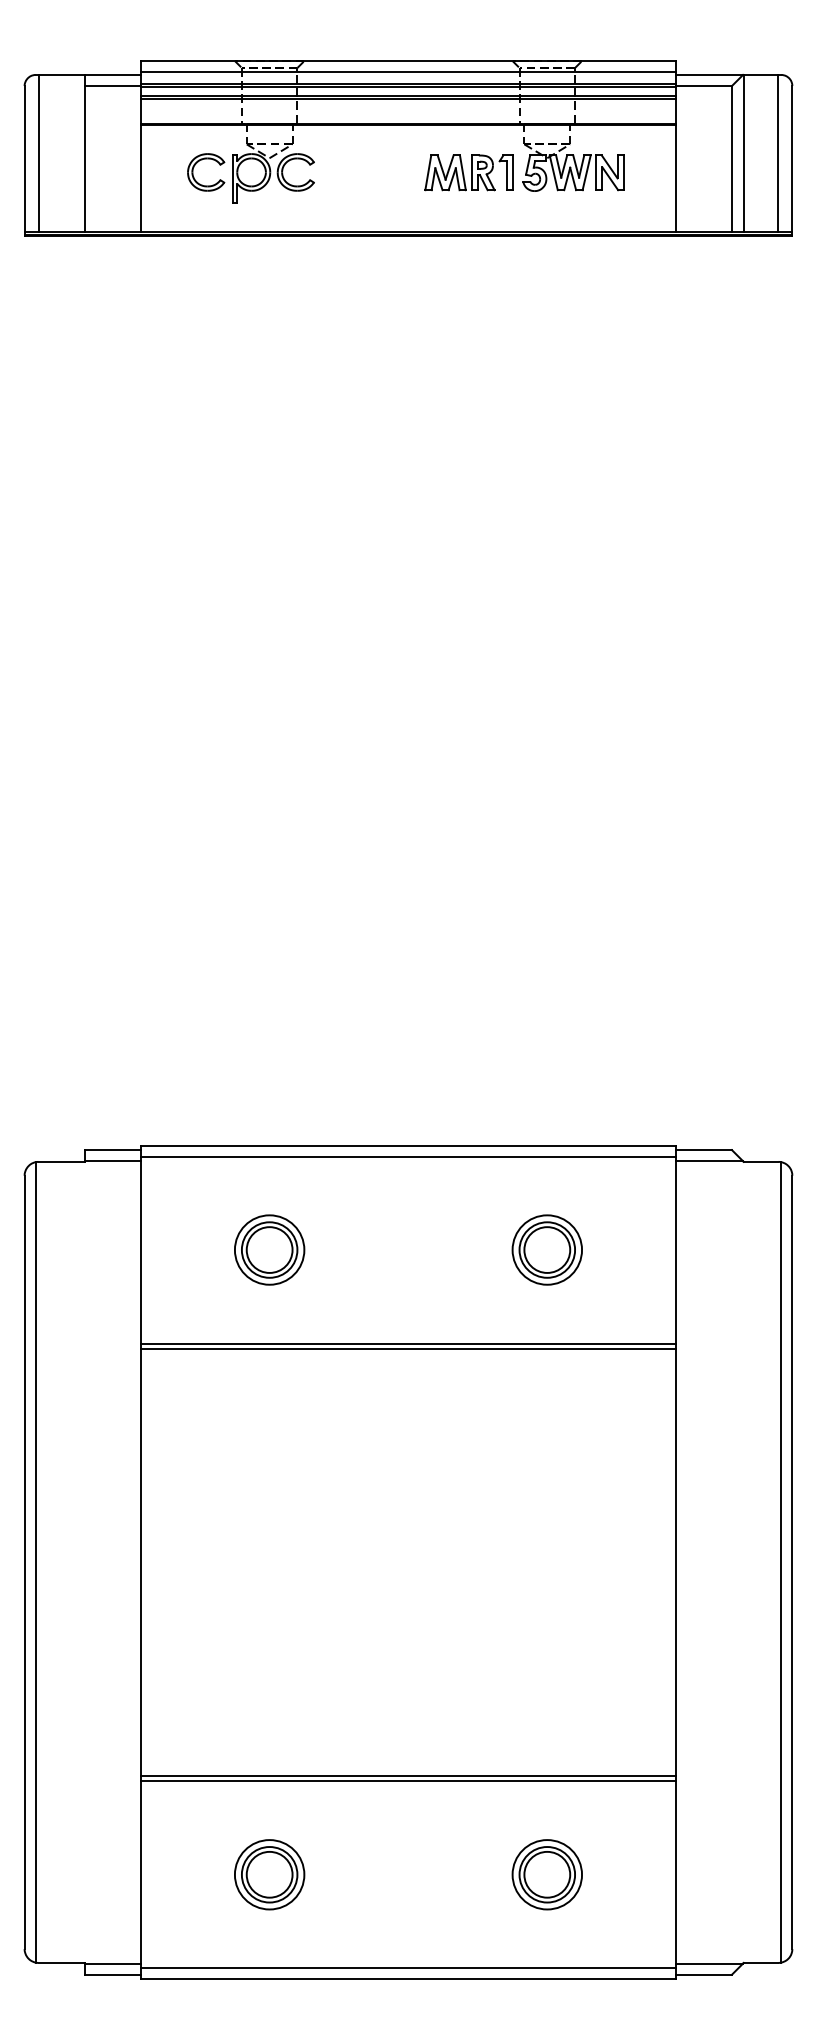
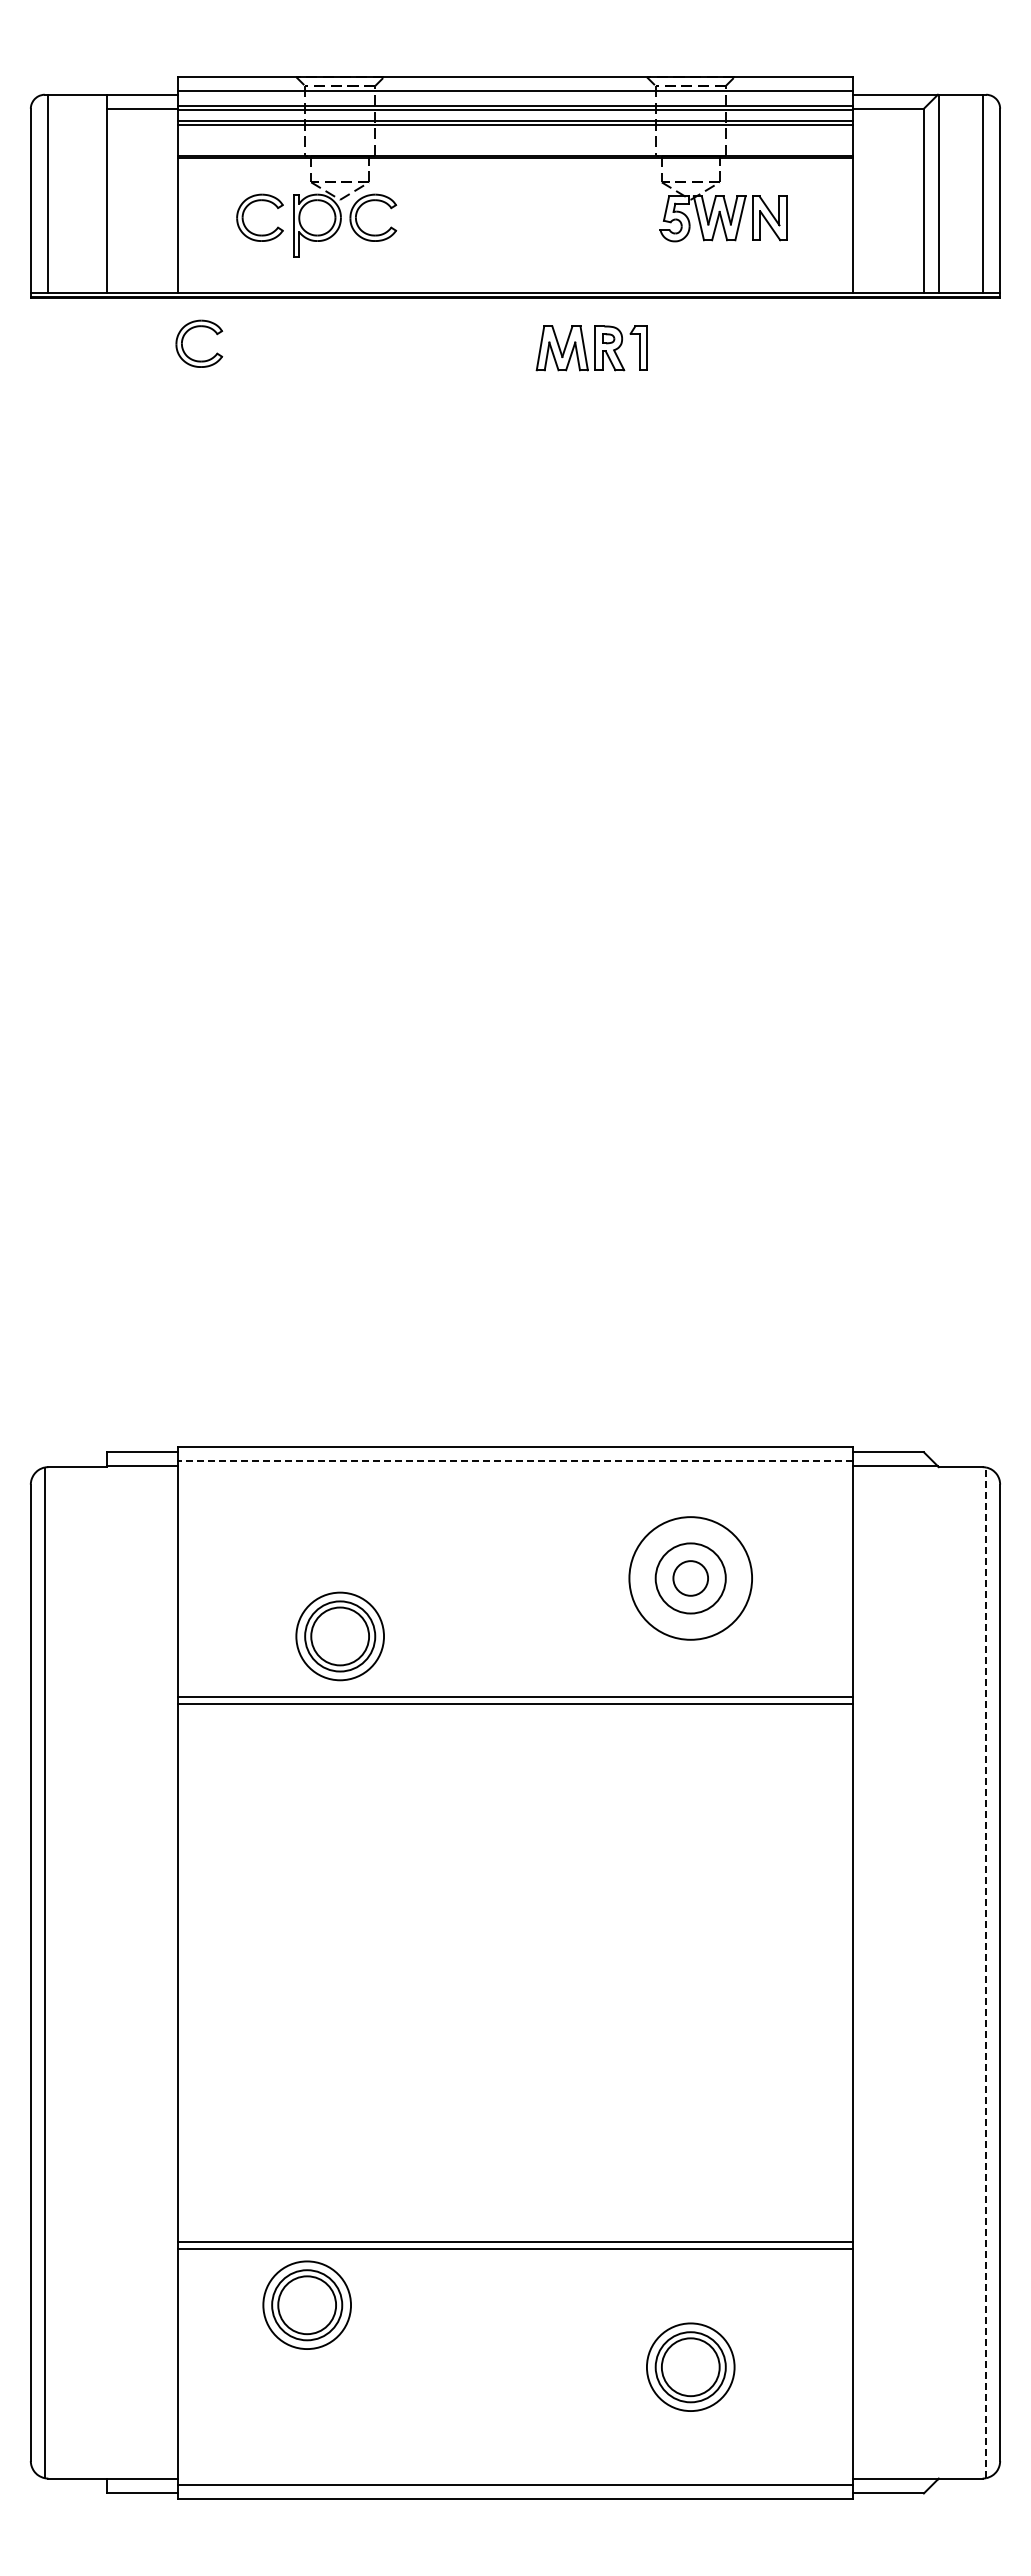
part: (468, 172) -> (591, 348), moved
part: (154, 260) -> (194, 328), added
line: (407, 1157) -> (514, 1461), solid -> dashed
part: (269, 1250) -> (339, 1636), moved
circle: (547, 1250) -> (690, 1578), size x0.6
circle: (547, 1250) -> (690, 1578), size x1.4
line: (781, 1562) -> (986, 1972), solid -> dashed
part: (269, 1874) -> (306, 2304), moved

